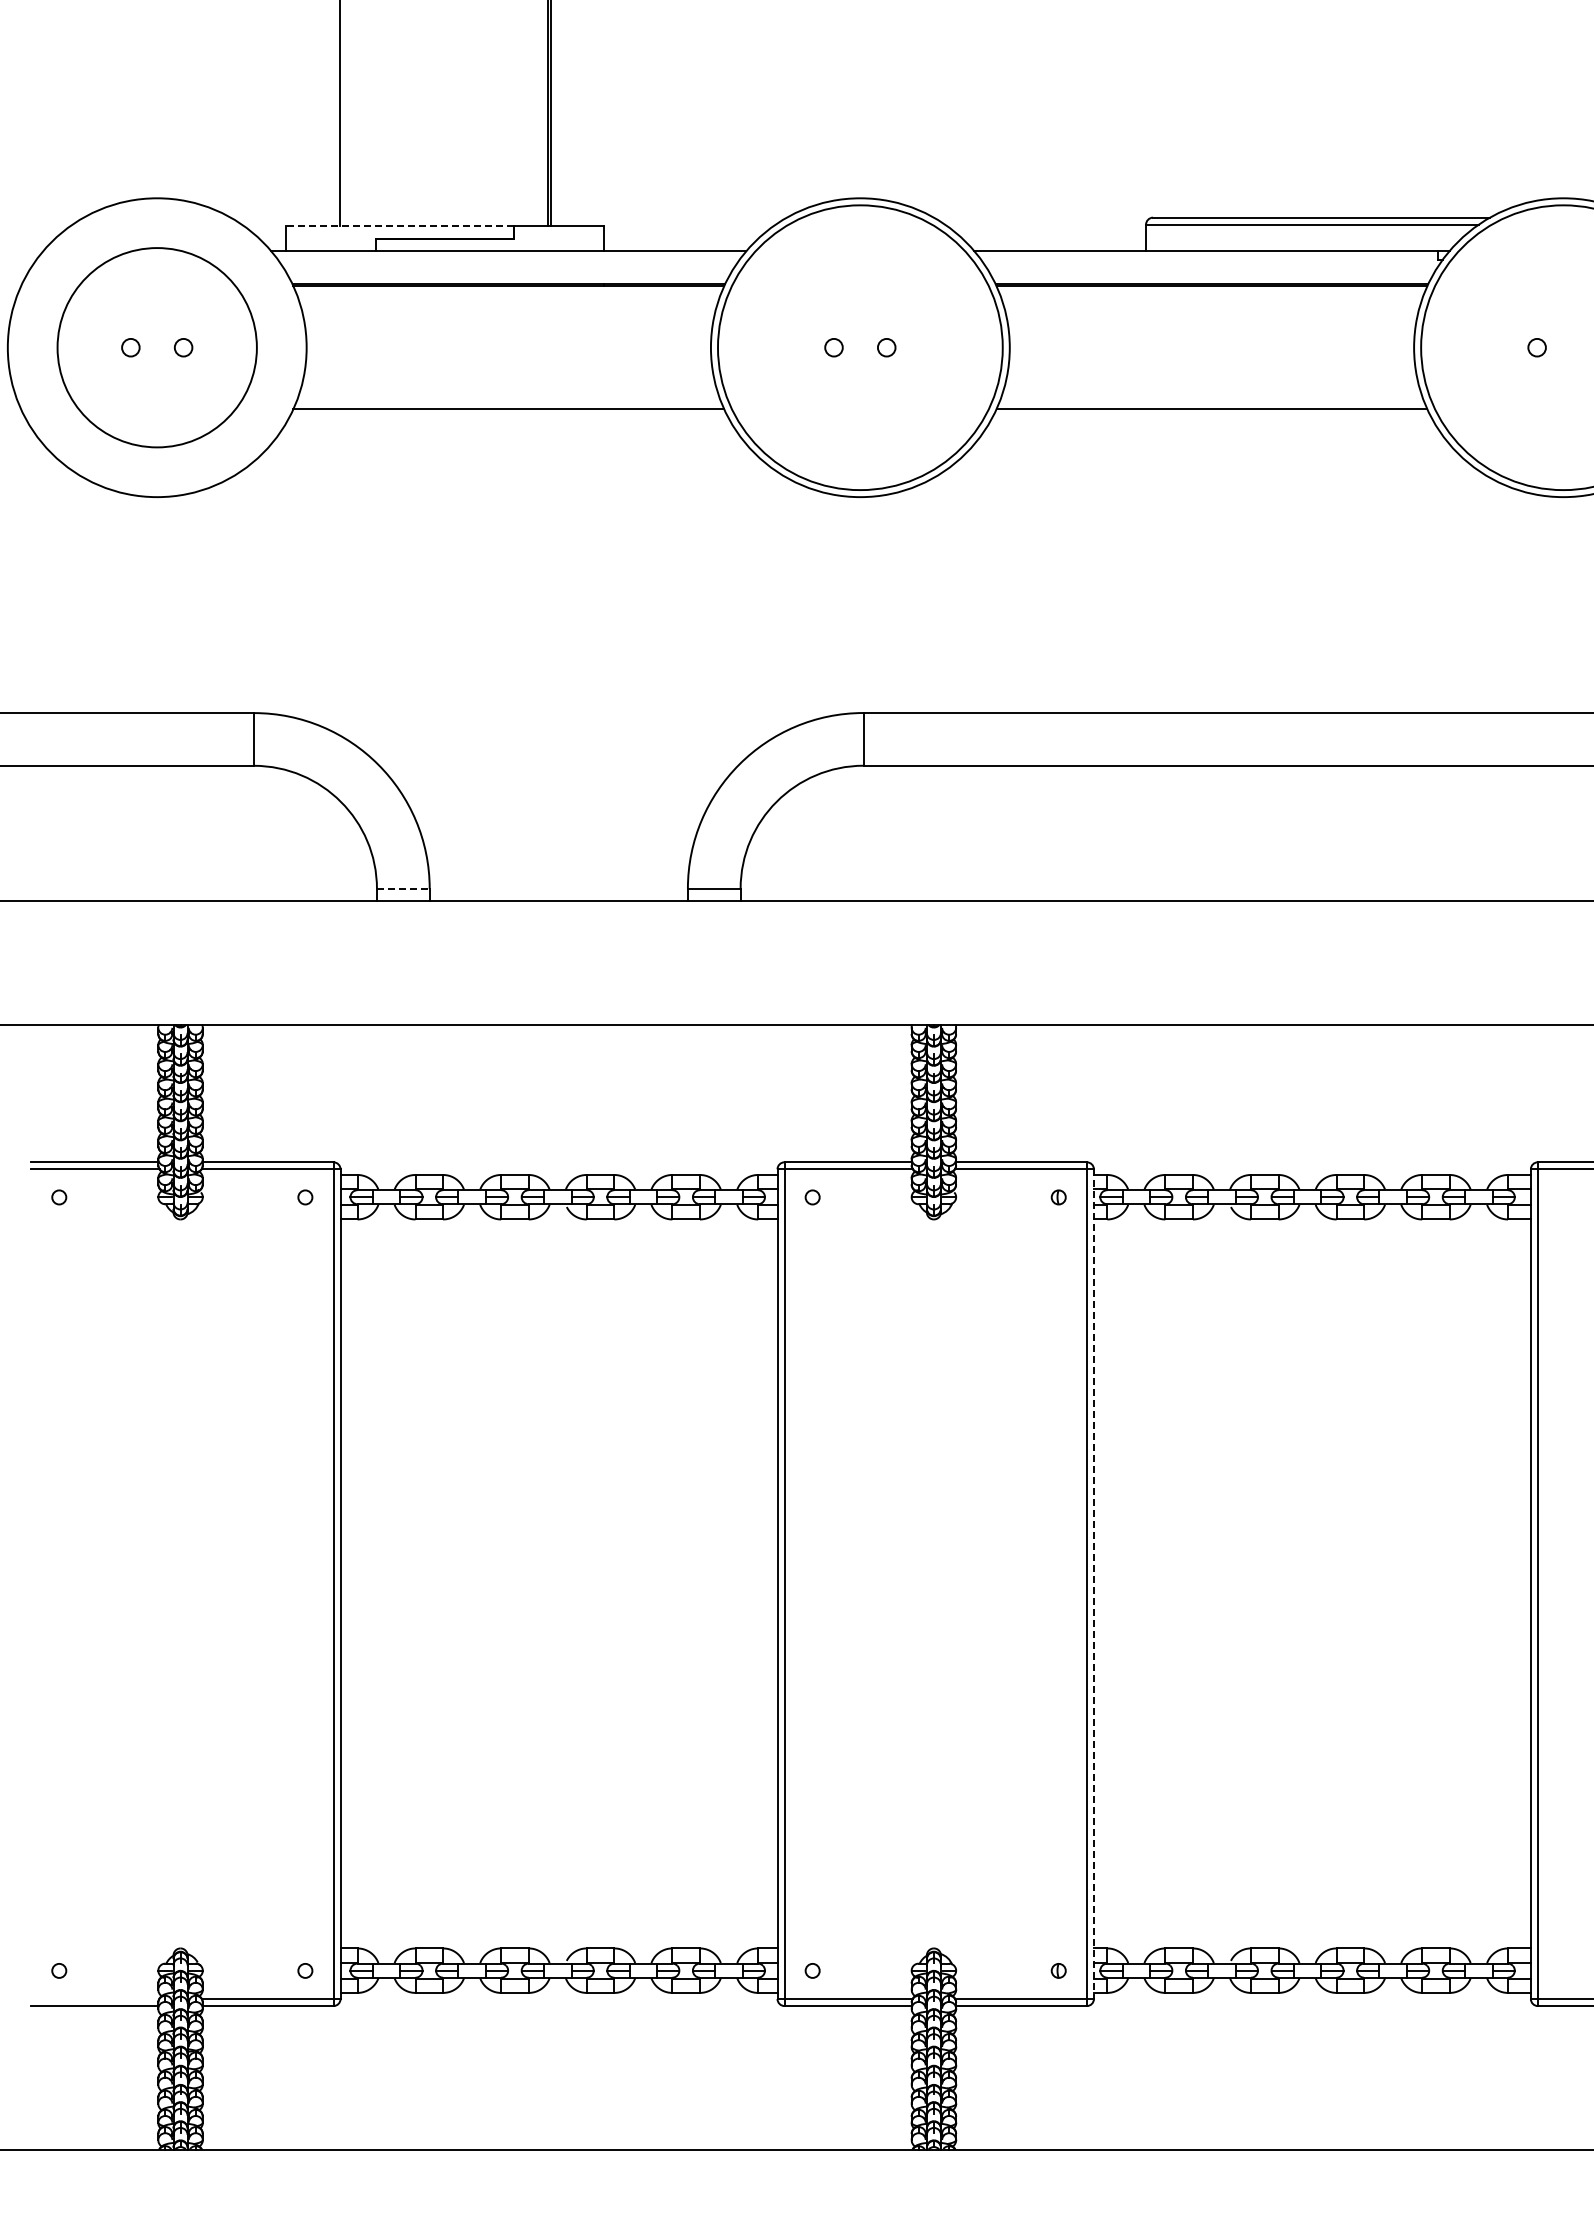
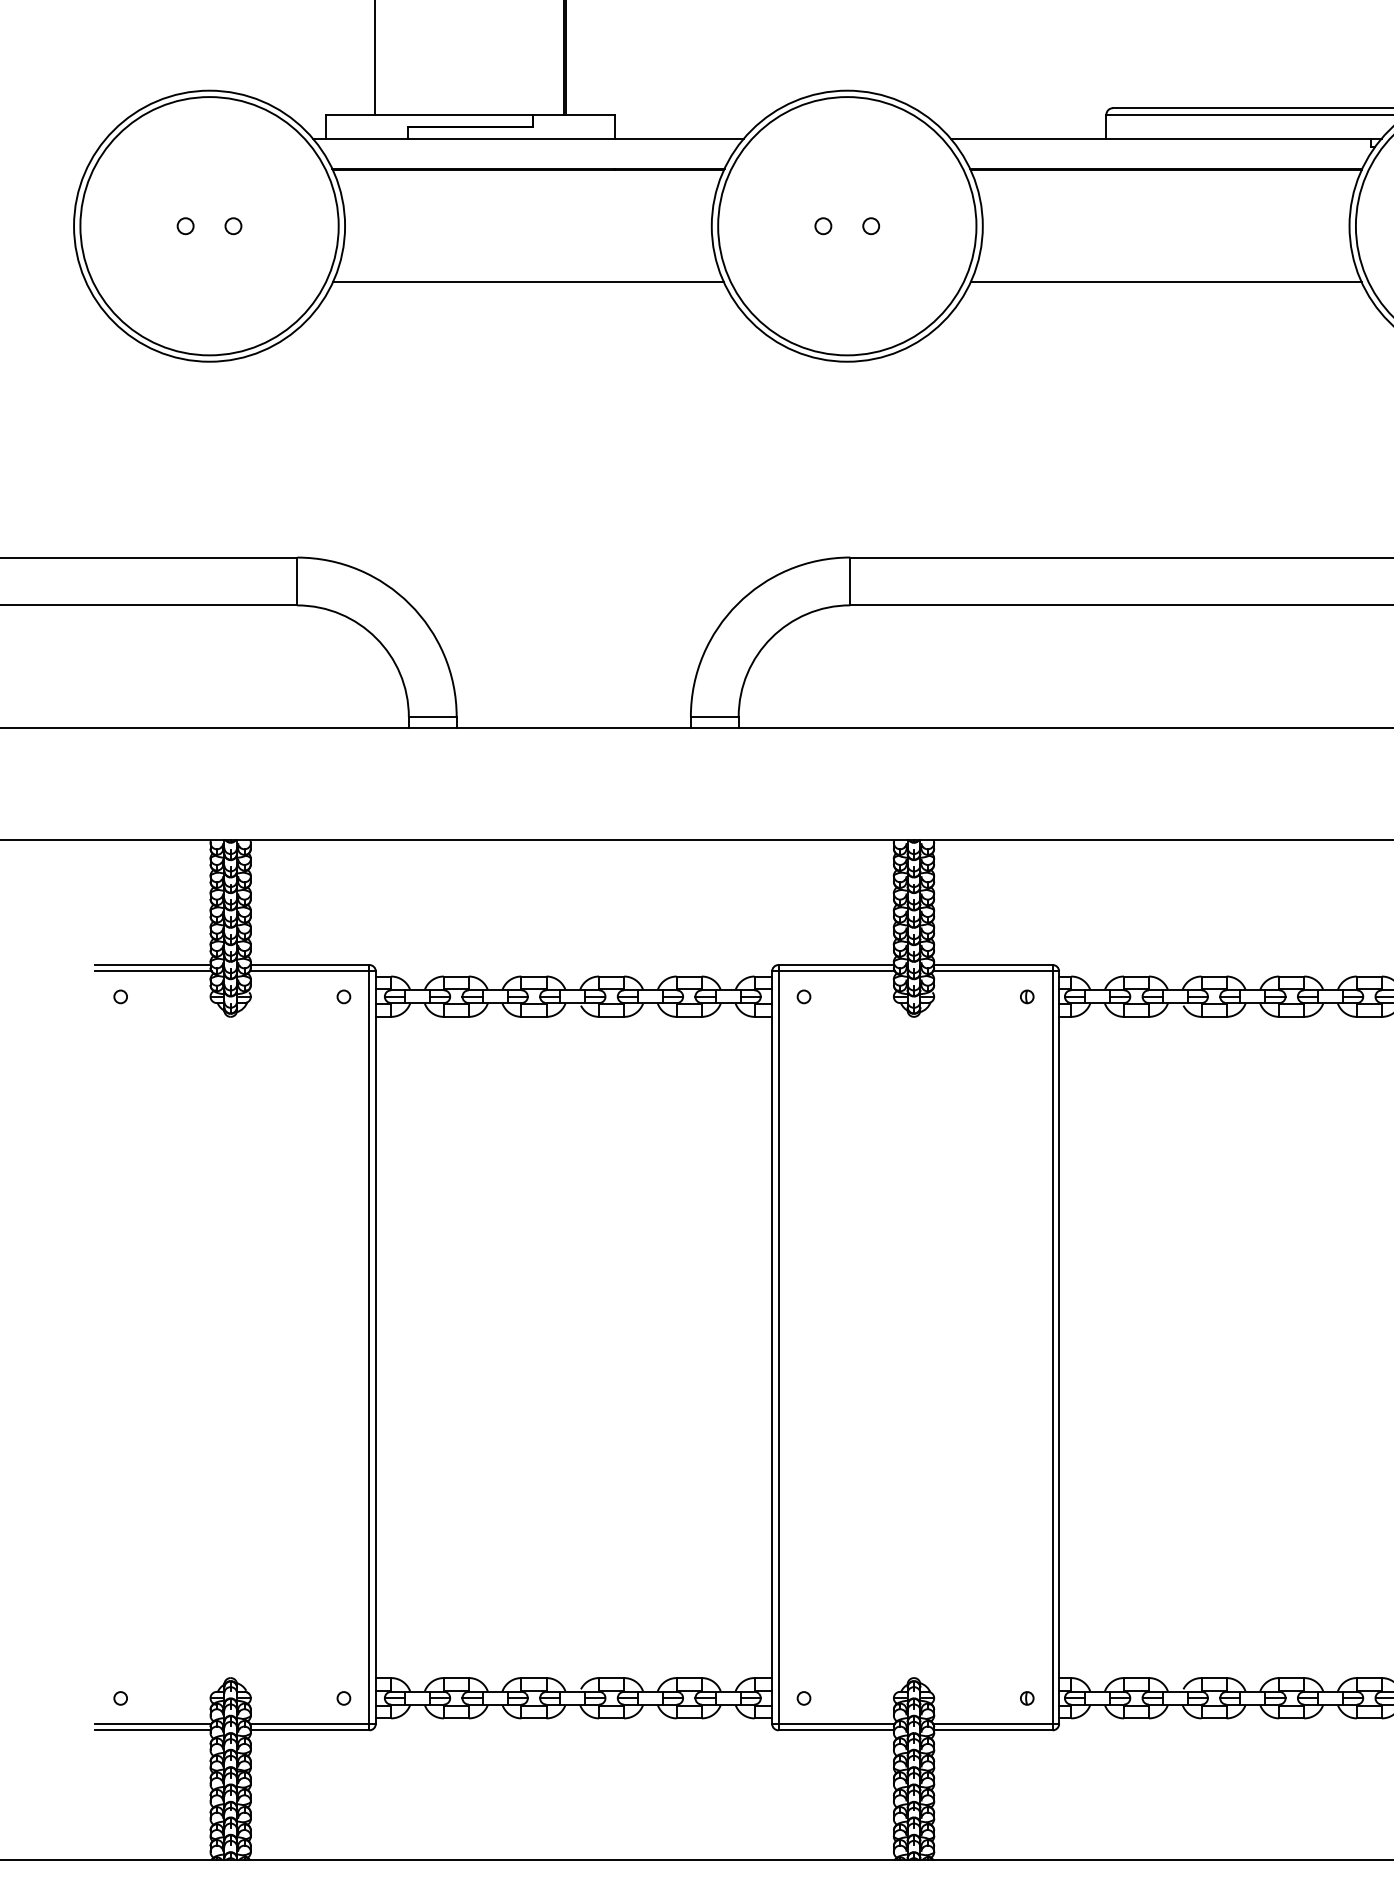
line: (400, 225) -> (430, 115), dashed -> solid
circle: (156, 347) -> (208, 226), size x1.43
line: (403, 888) -> (432, 716), dashed -> solid
line: (1093, 1584) -> (1058, 1347), dashed -> solid
line: (95, 1999) -> (153, 1724), added

